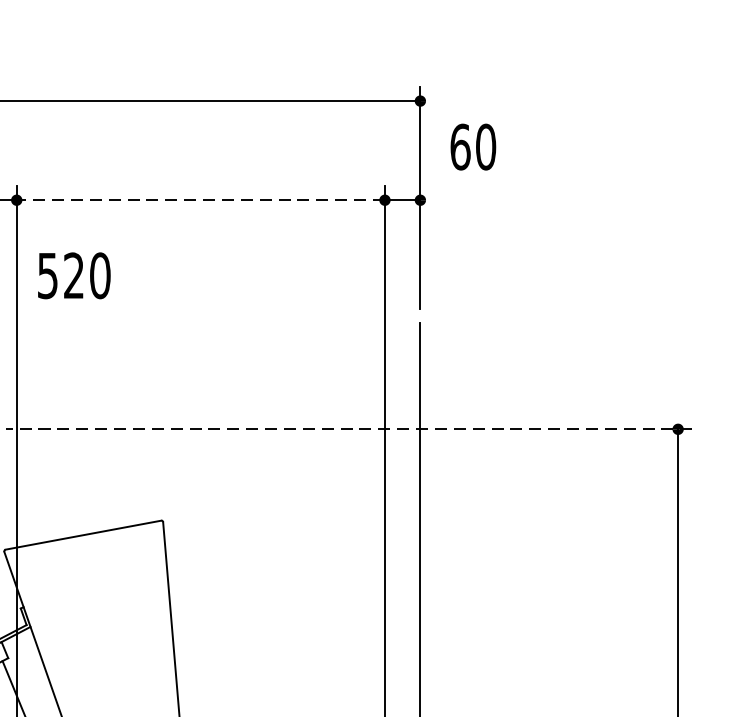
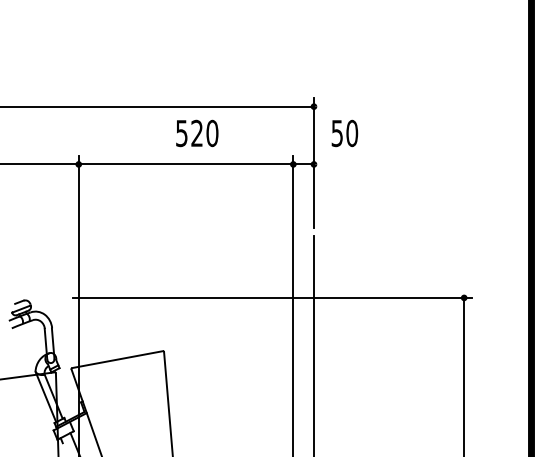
text: (460, 147) -> (337, 133), 60 -> 50
line: (199, 200) -> (185, 164), dashed -> solid
text: (74, 275) -> (197, 133), moved
line: (349, 428) -> (272, 297), dashed -> solid

